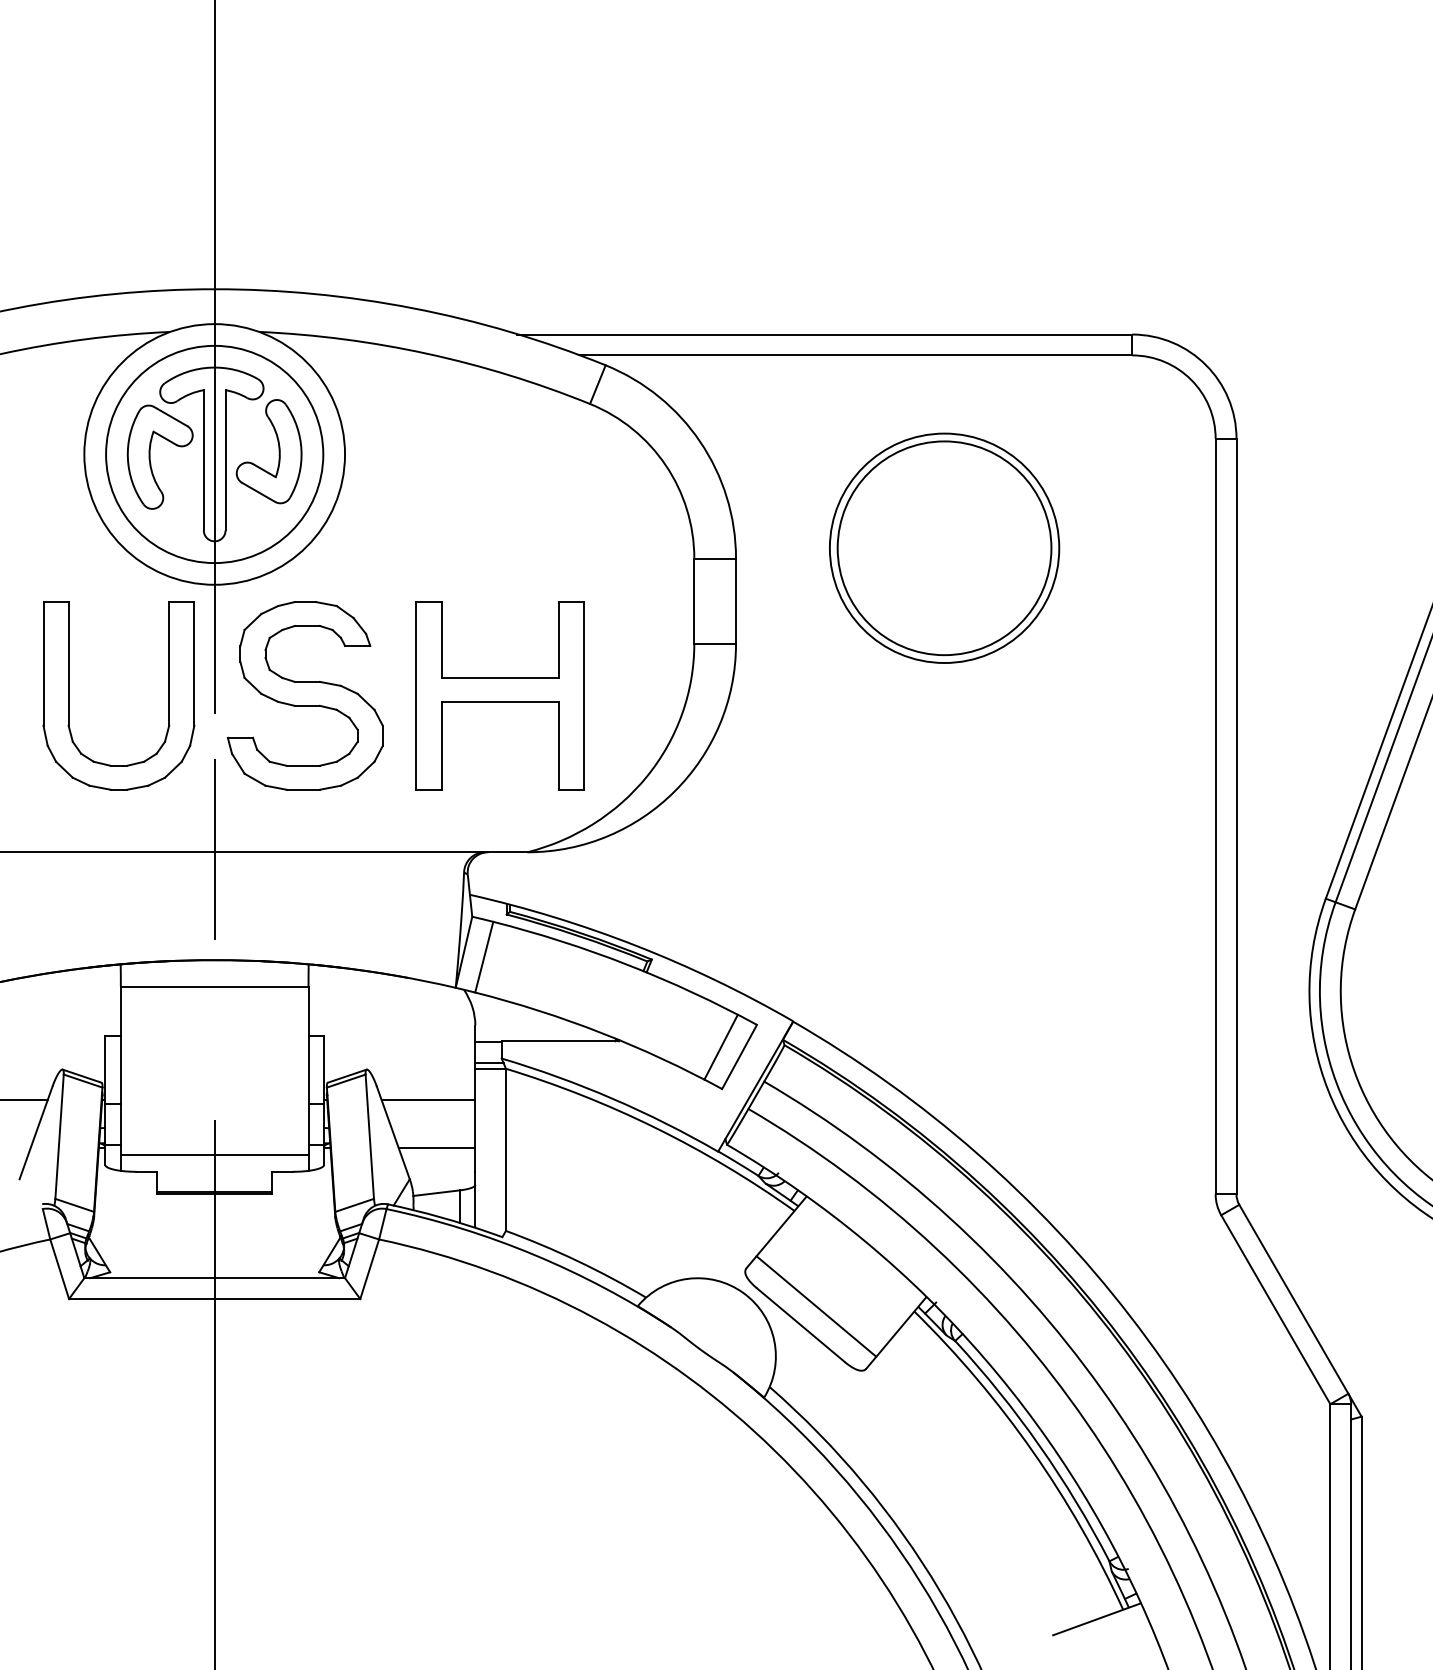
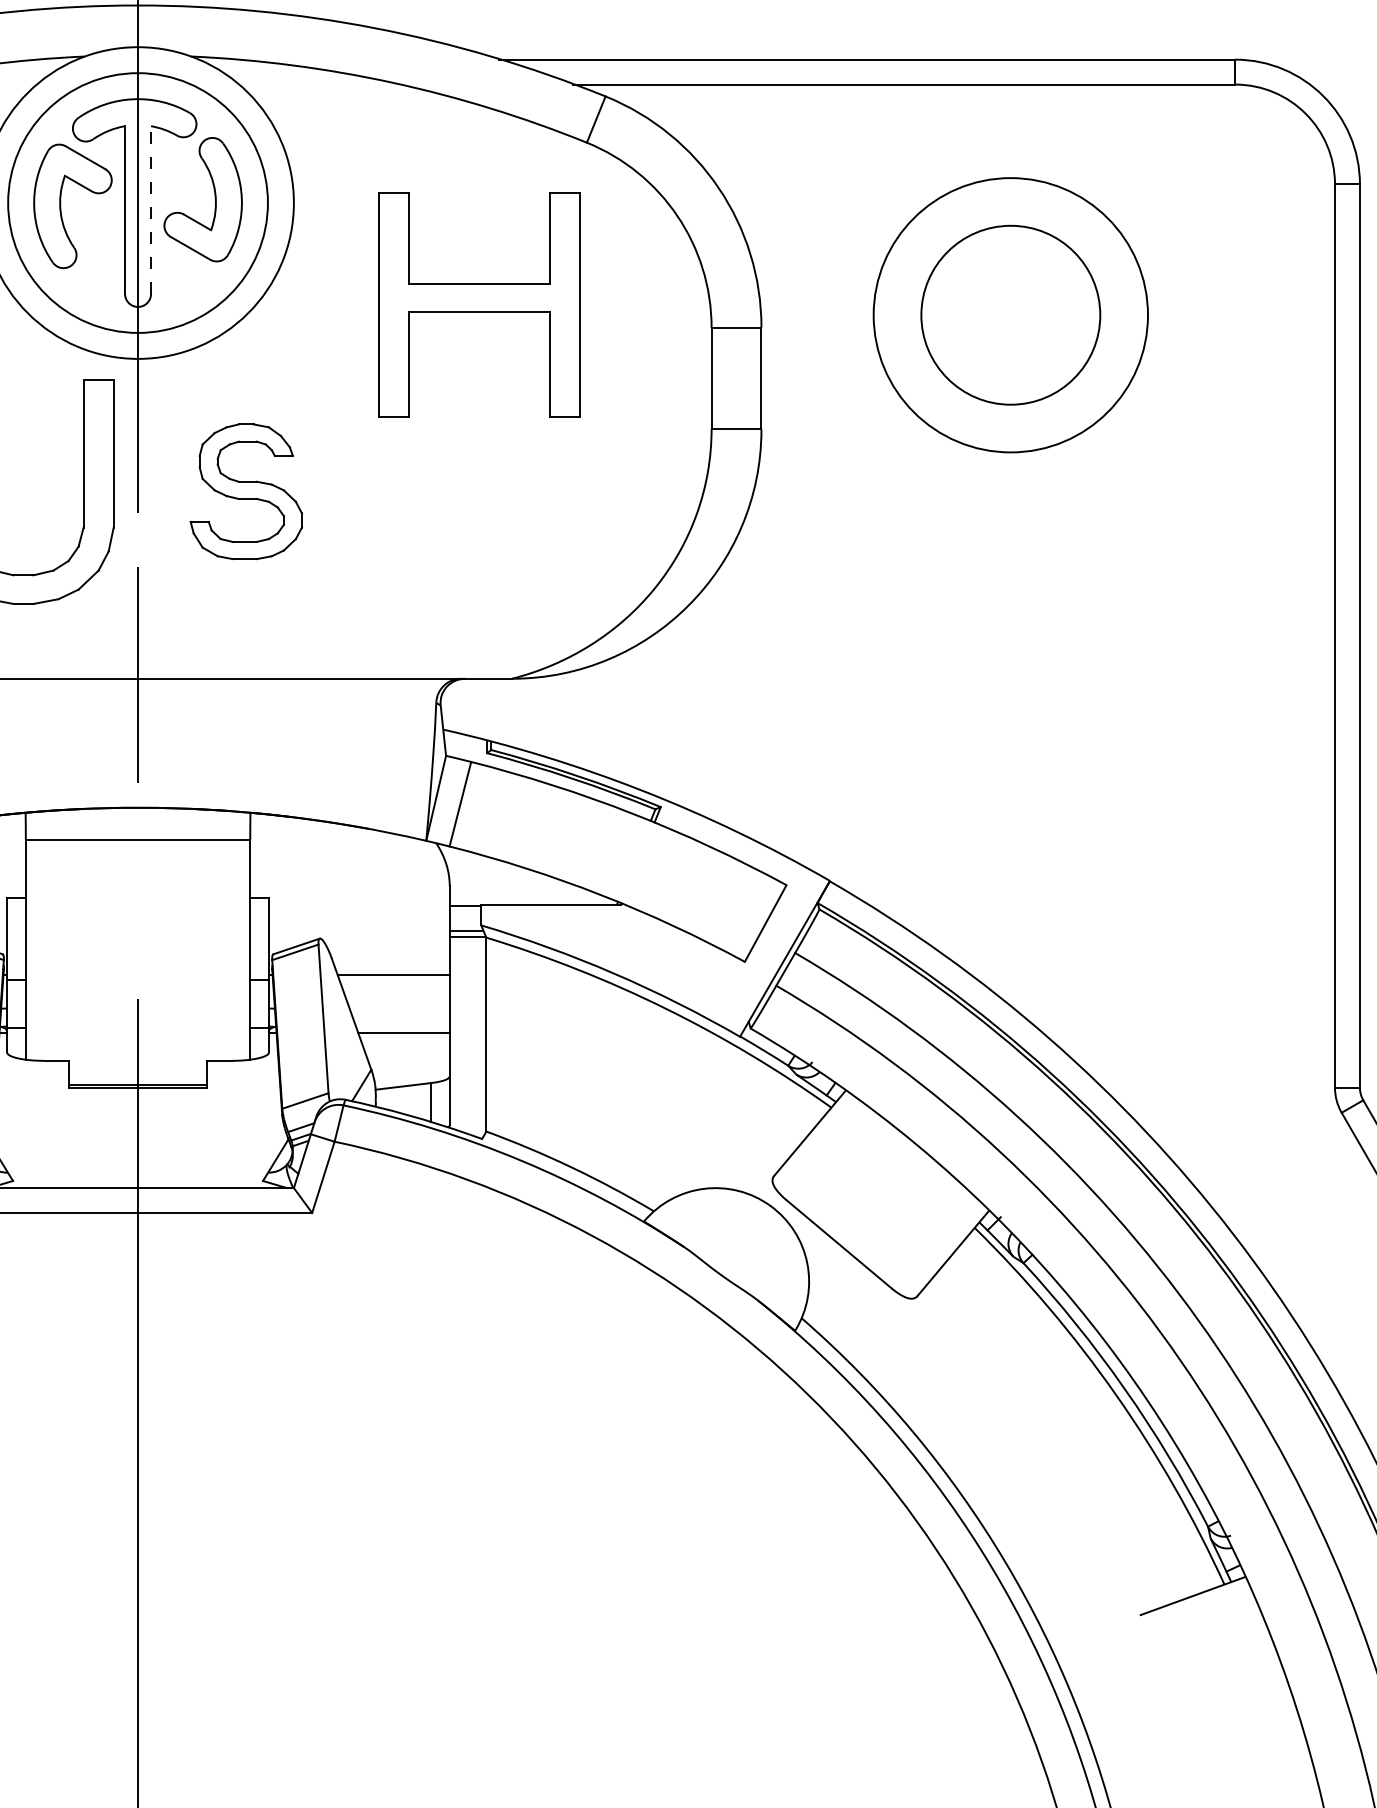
line: (225, 459) -> (150, 209), solid -> dashed
circle: (944, 548) -> (1010, 315), size x0.7
part: (304, 695) -> (245, 491), size x0.6
part: (499, 695) -> (478, 304), moved
line: (720, 1046) -> (742, 911), removed
line: (214, 1154) -> (137, 1040), removed
line: (816, 1306) -> (857, 1221), removed

